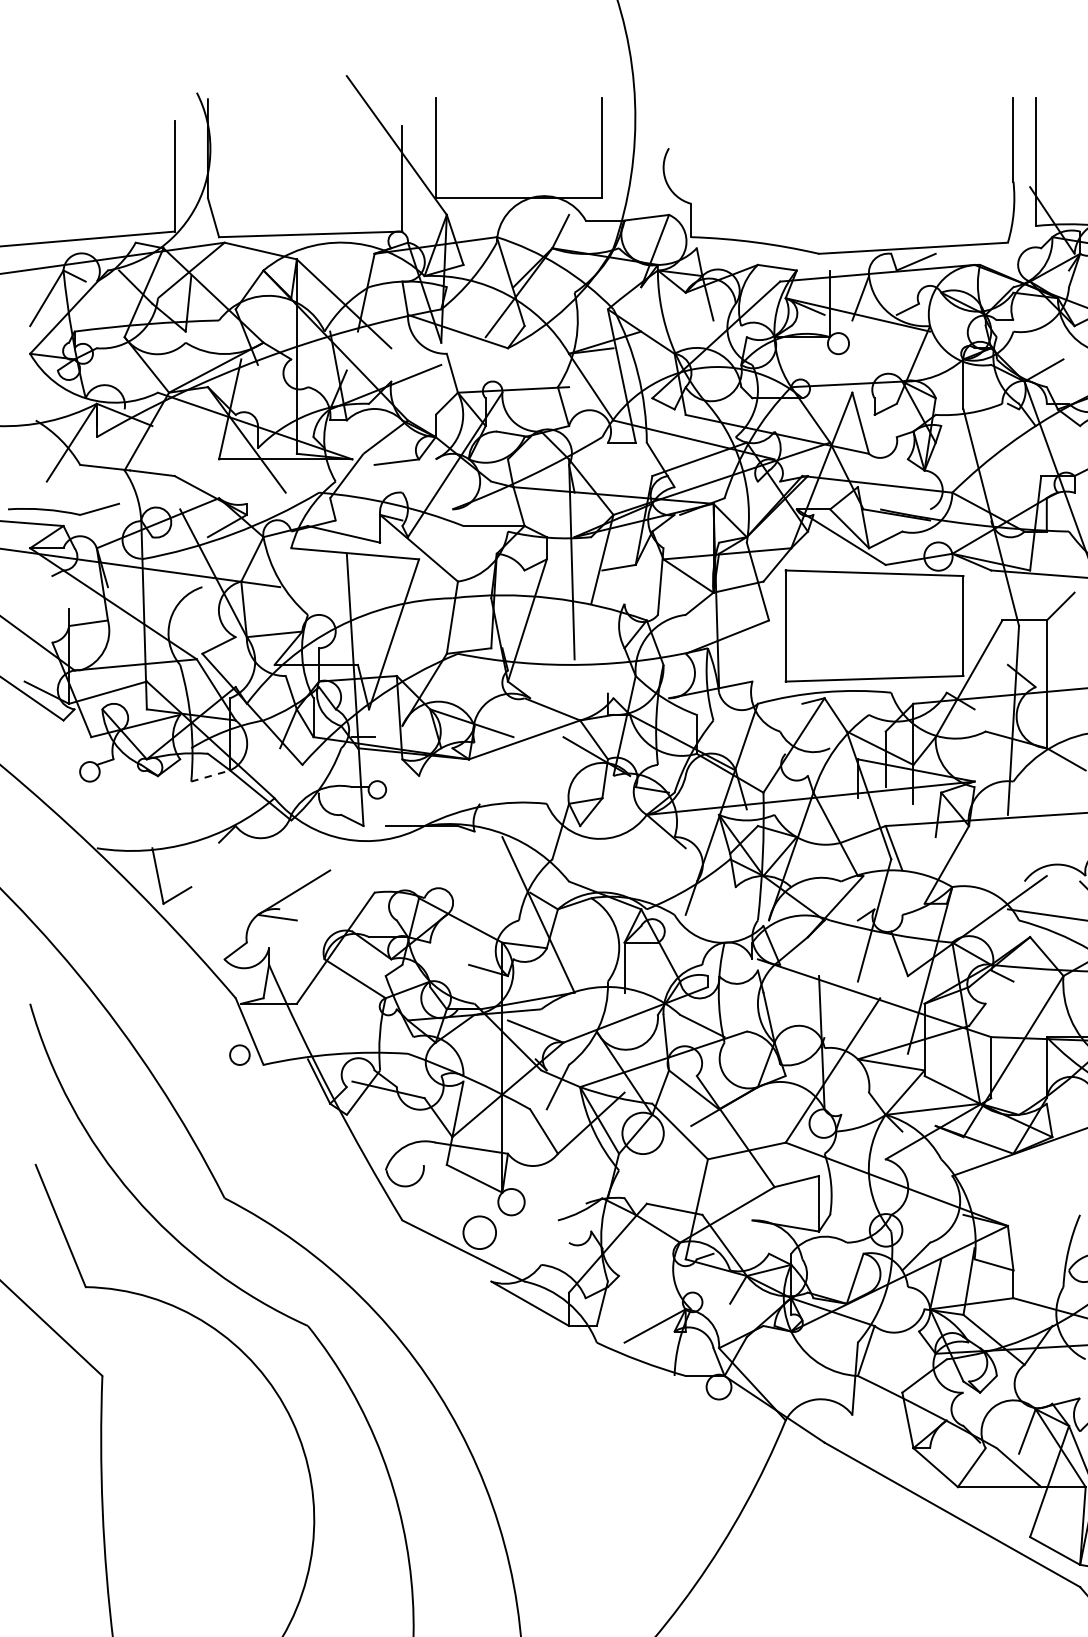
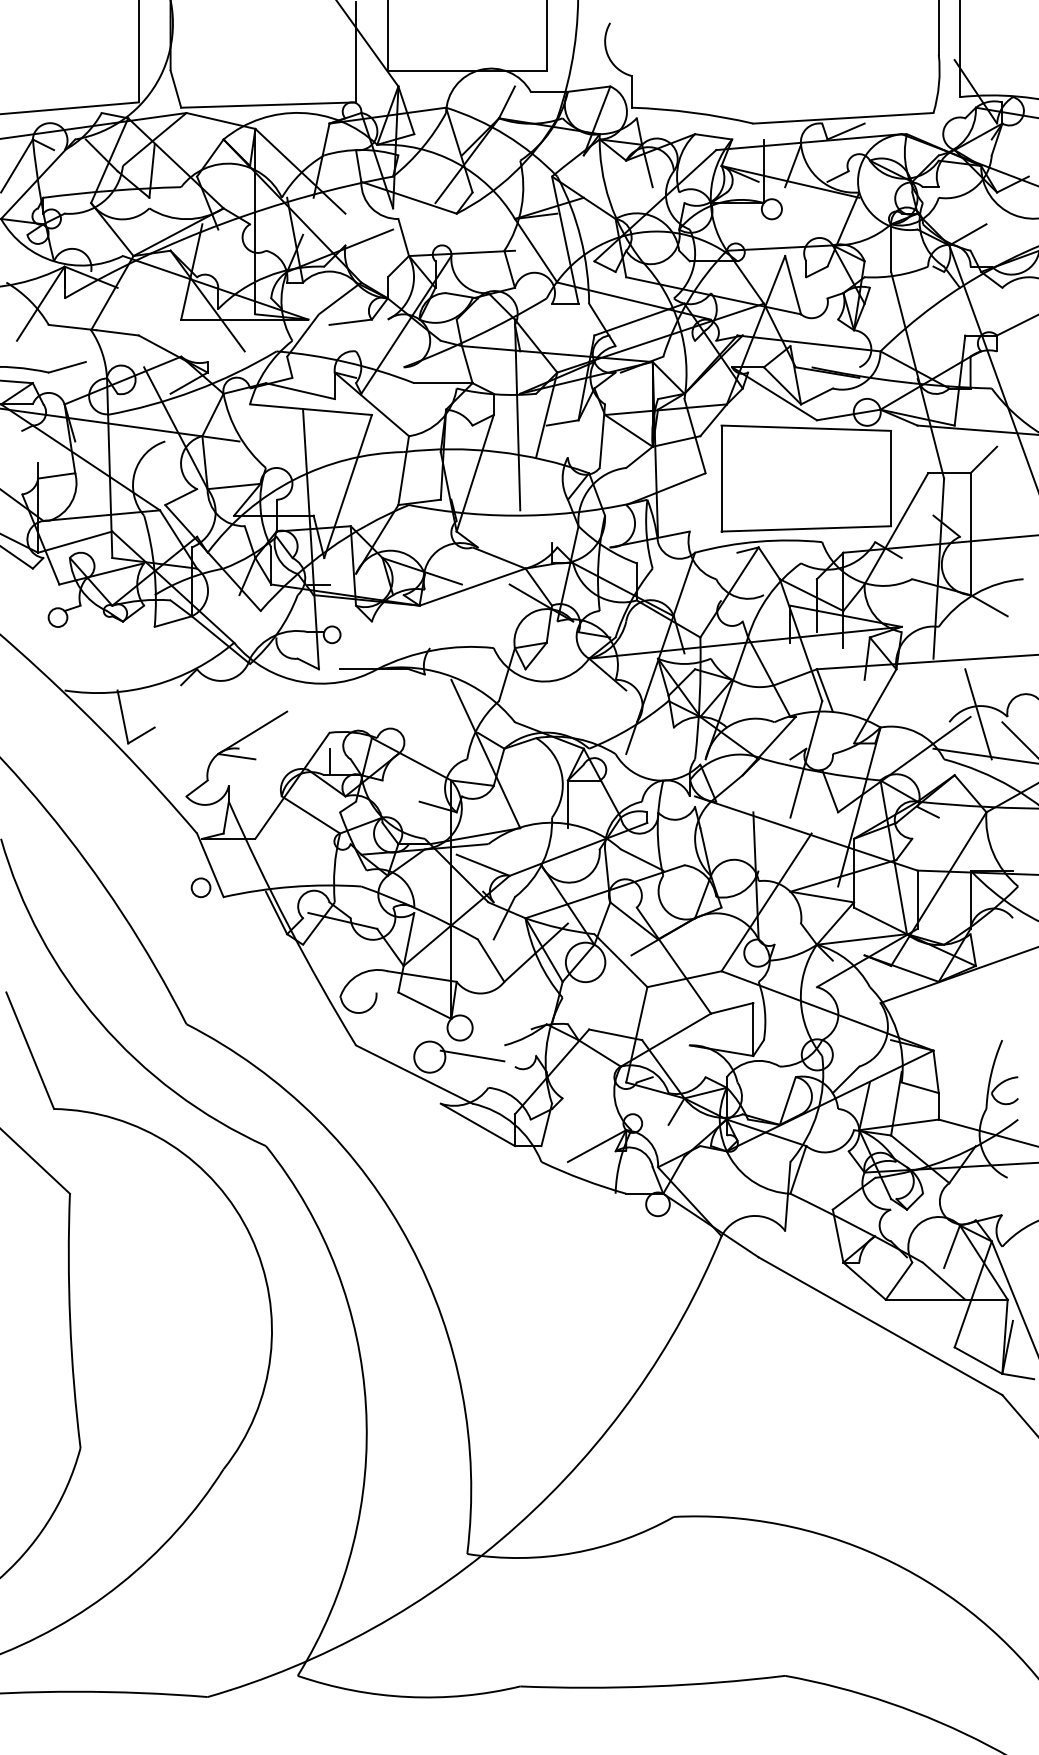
line: (210, 775) -> (173, 621), dashed -> solid
line: (1055, 873) -> (978, 714), added
line: (374, 922) -> (329, 761), added
line: (524, 1231) -> (472, 1055), added

